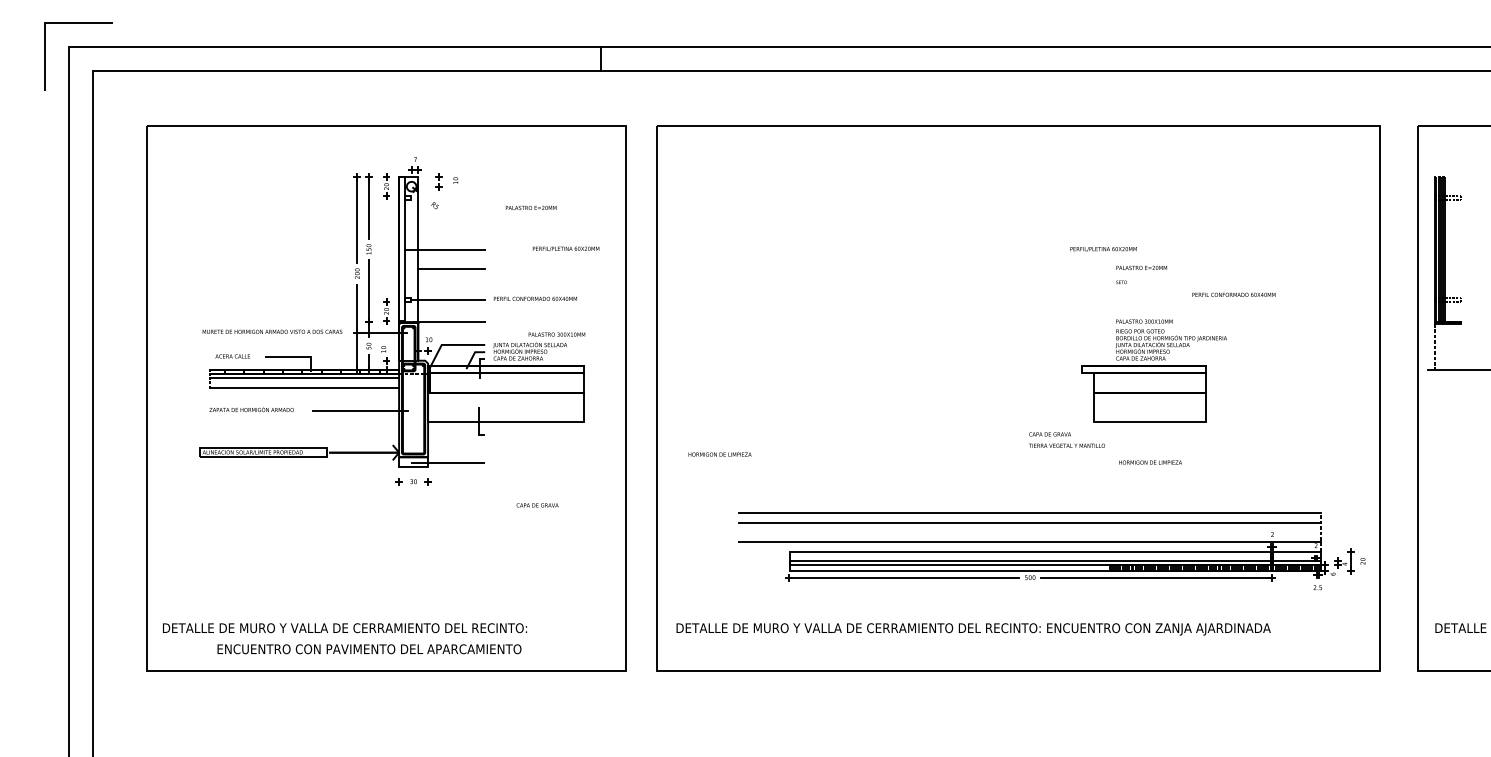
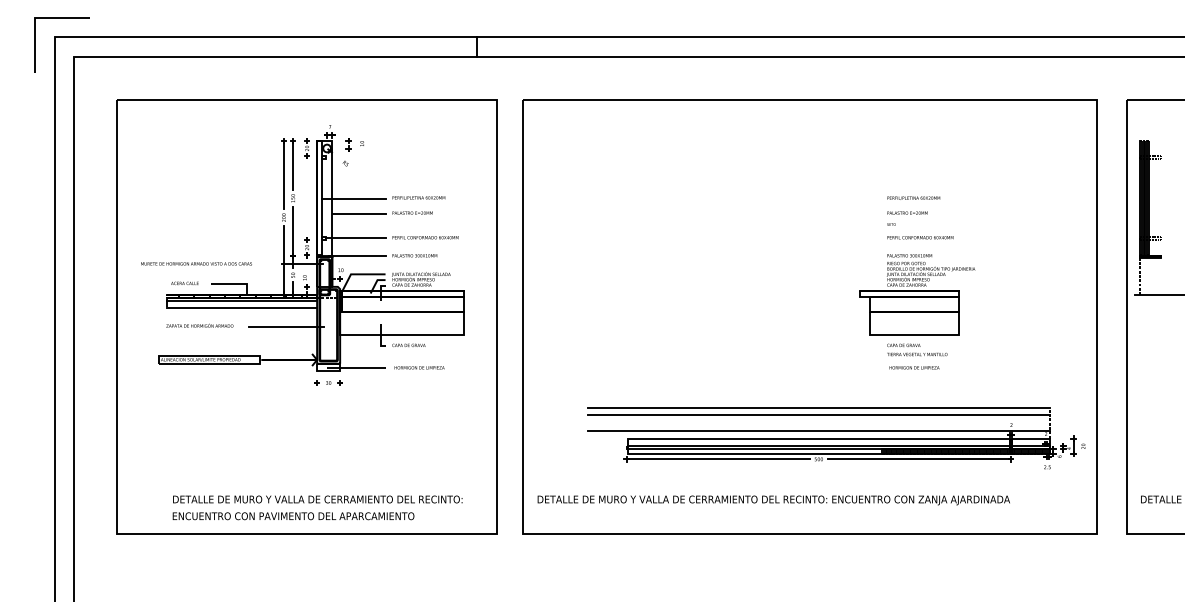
text: (530, 207) -> (412, 212), moved
text: (565, 248) -> (418, 197), moved
text: (1103, 249) -> (913, 198), moved
text: (1233, 294) -> (920, 237), moved
text: (272, 331) -> (196, 263), moved
text: (556, 334) -> (414, 255), moved
text: (1066, 439) -> (916, 349), moved
text: (719, 454) -> (419, 367), moved
text: (537, 505) -> (408, 345), moved
text: (344, 628) -> (317, 499), moved

